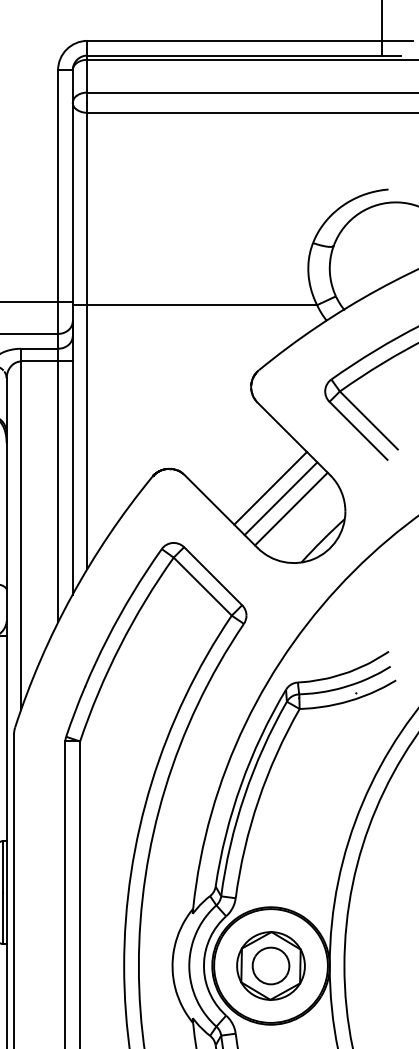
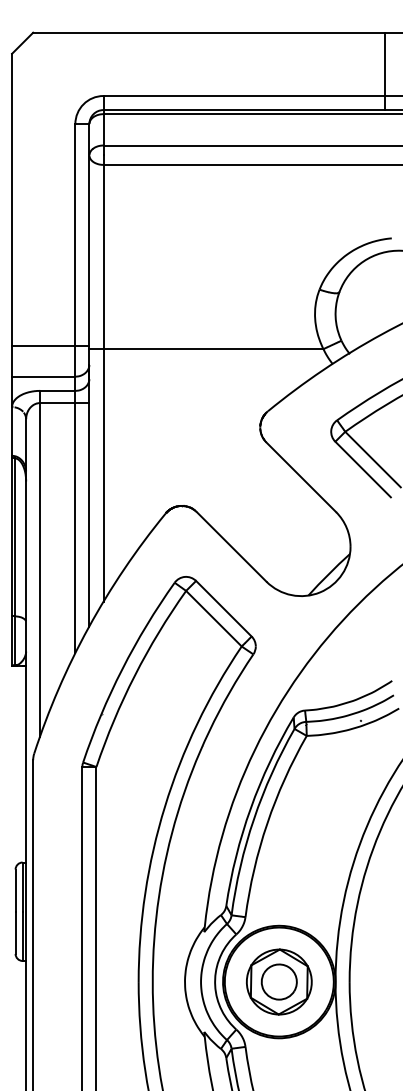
line: (270, 488) -> (278, 524), removed
line: (280, 498) -> (288, 534), removed
line: (291, 509) -> (298, 544), removed

